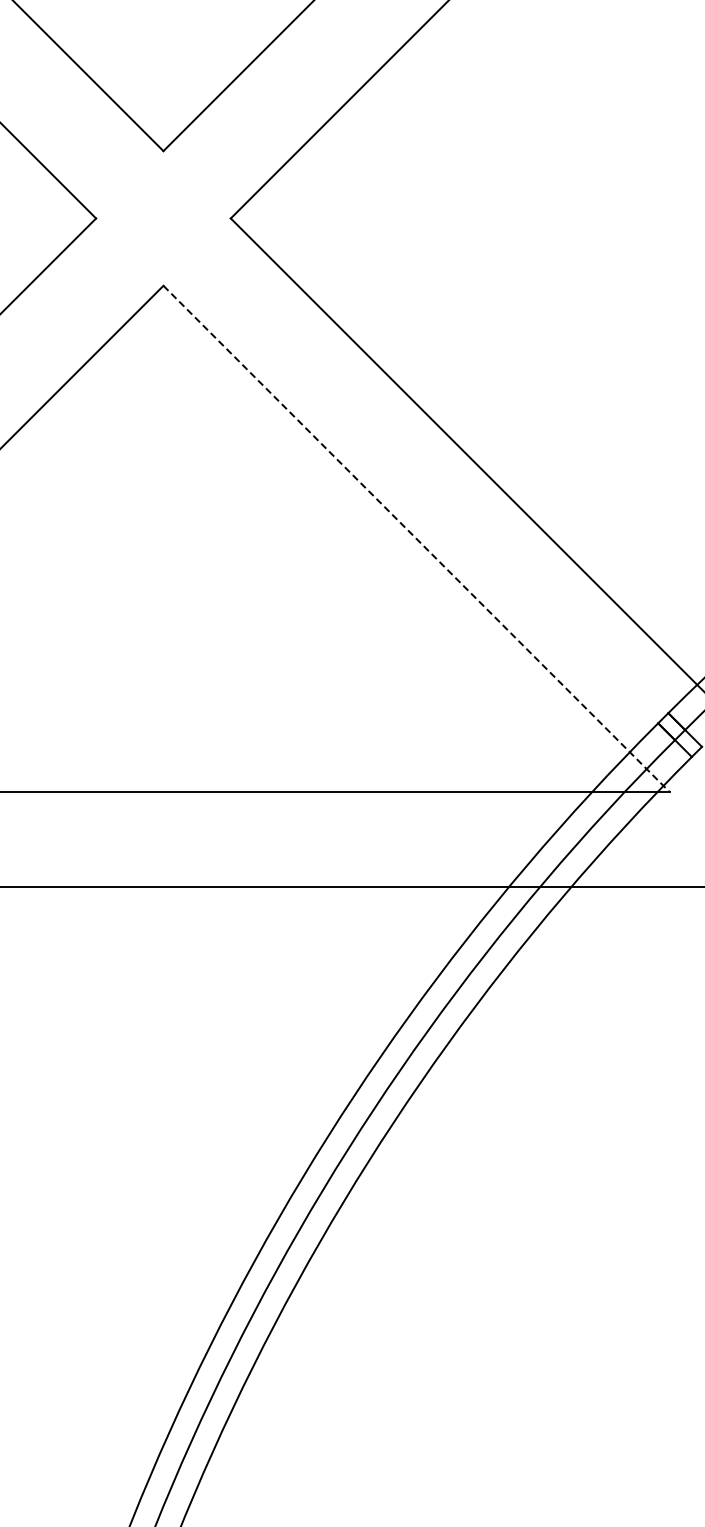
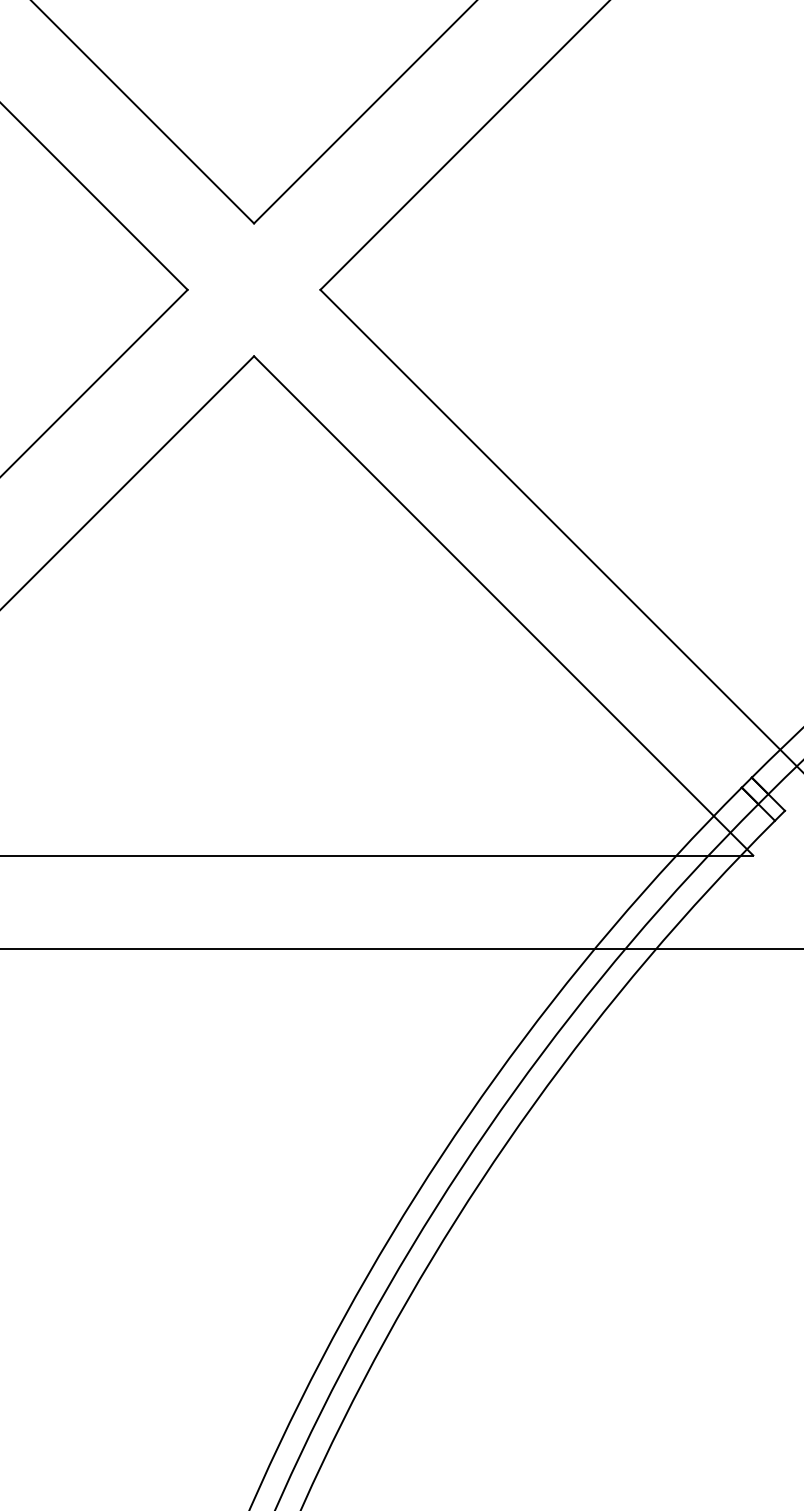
line: (416, 538) -> (503, 605), dashed -> solid

